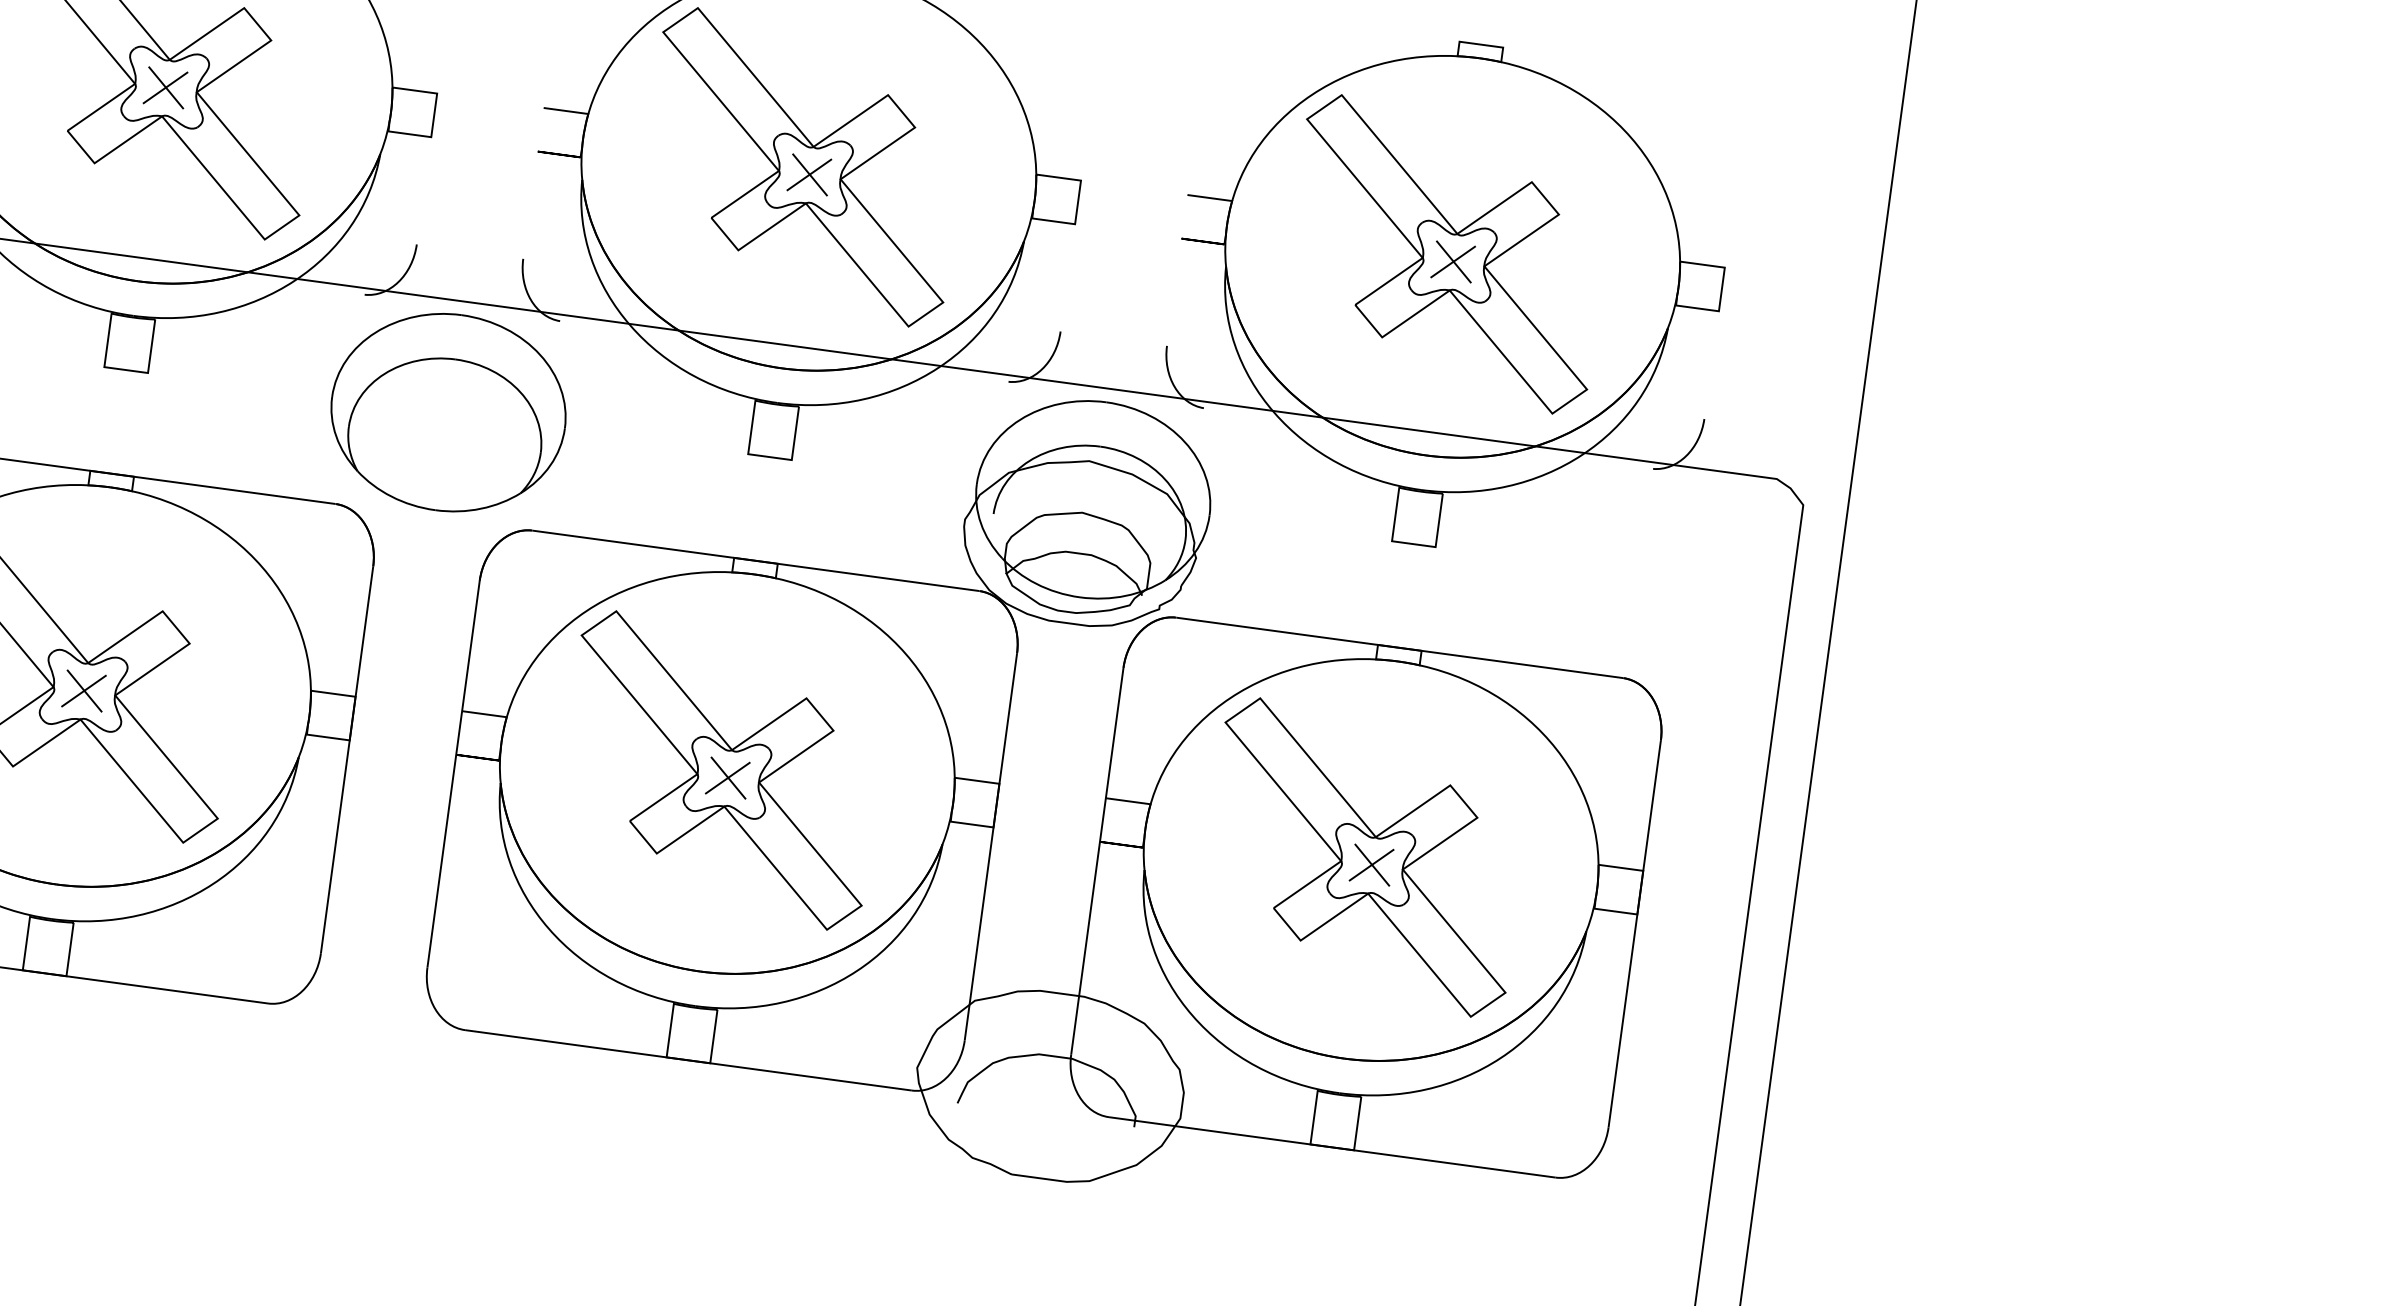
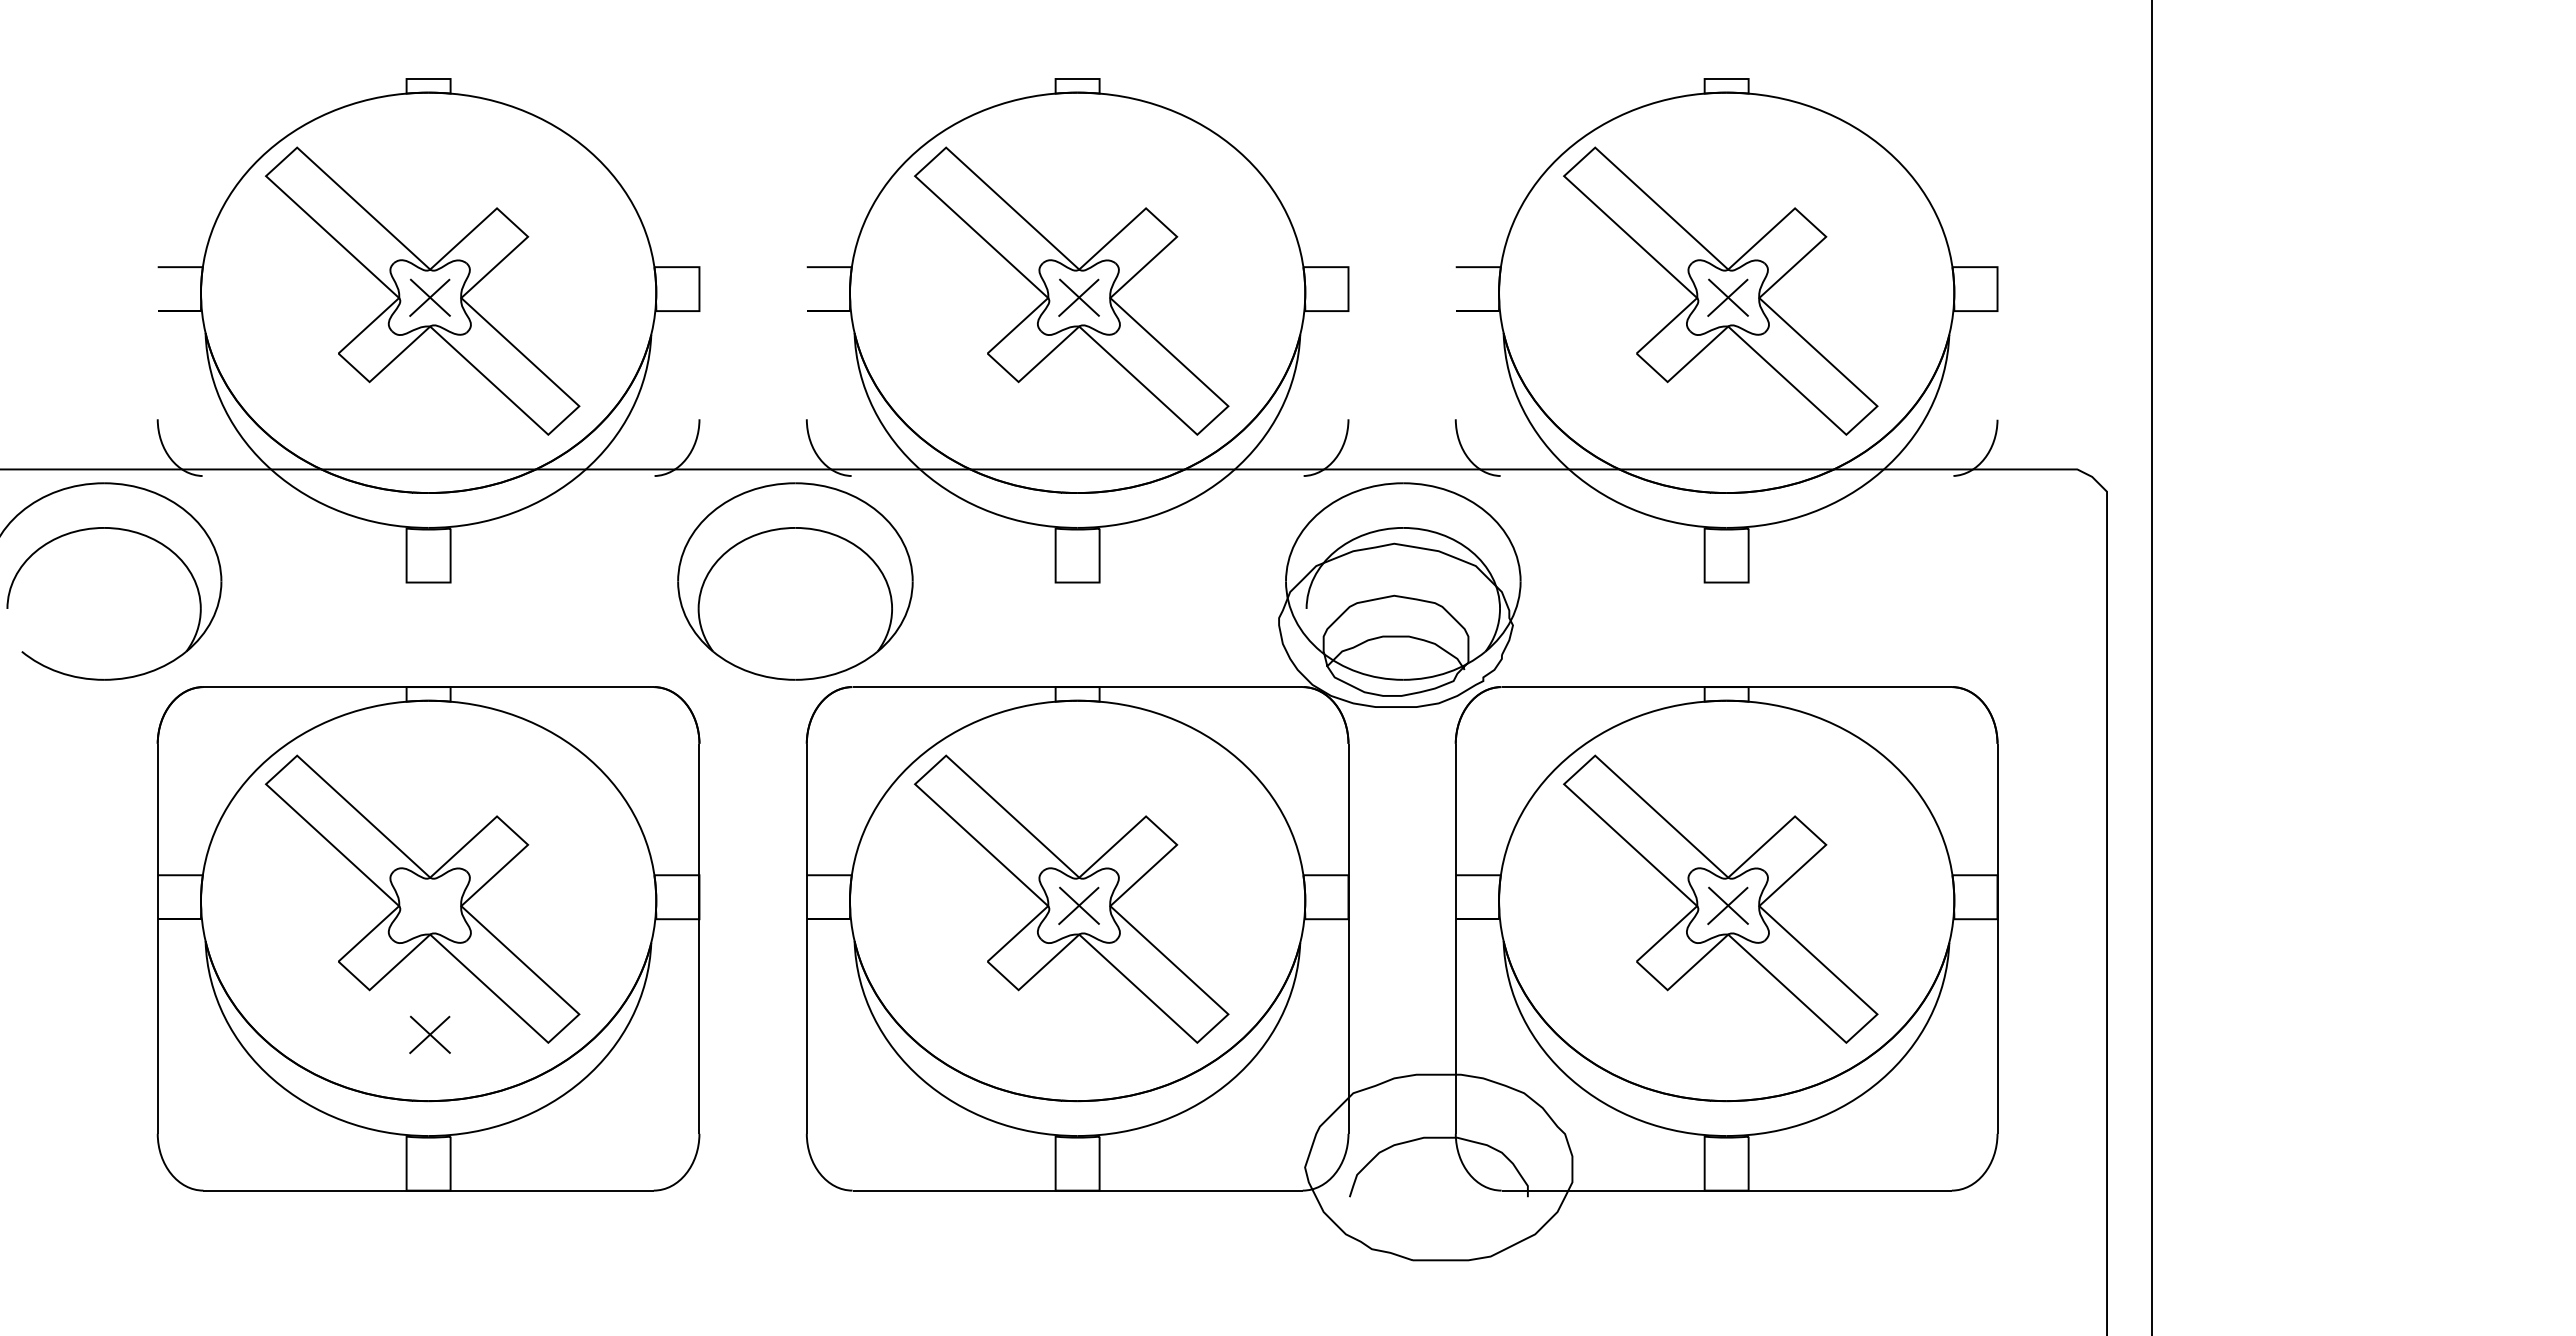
part: (448, 412) -> (795, 581), moved
part: (83, 690) -> (429, 1034), moved

